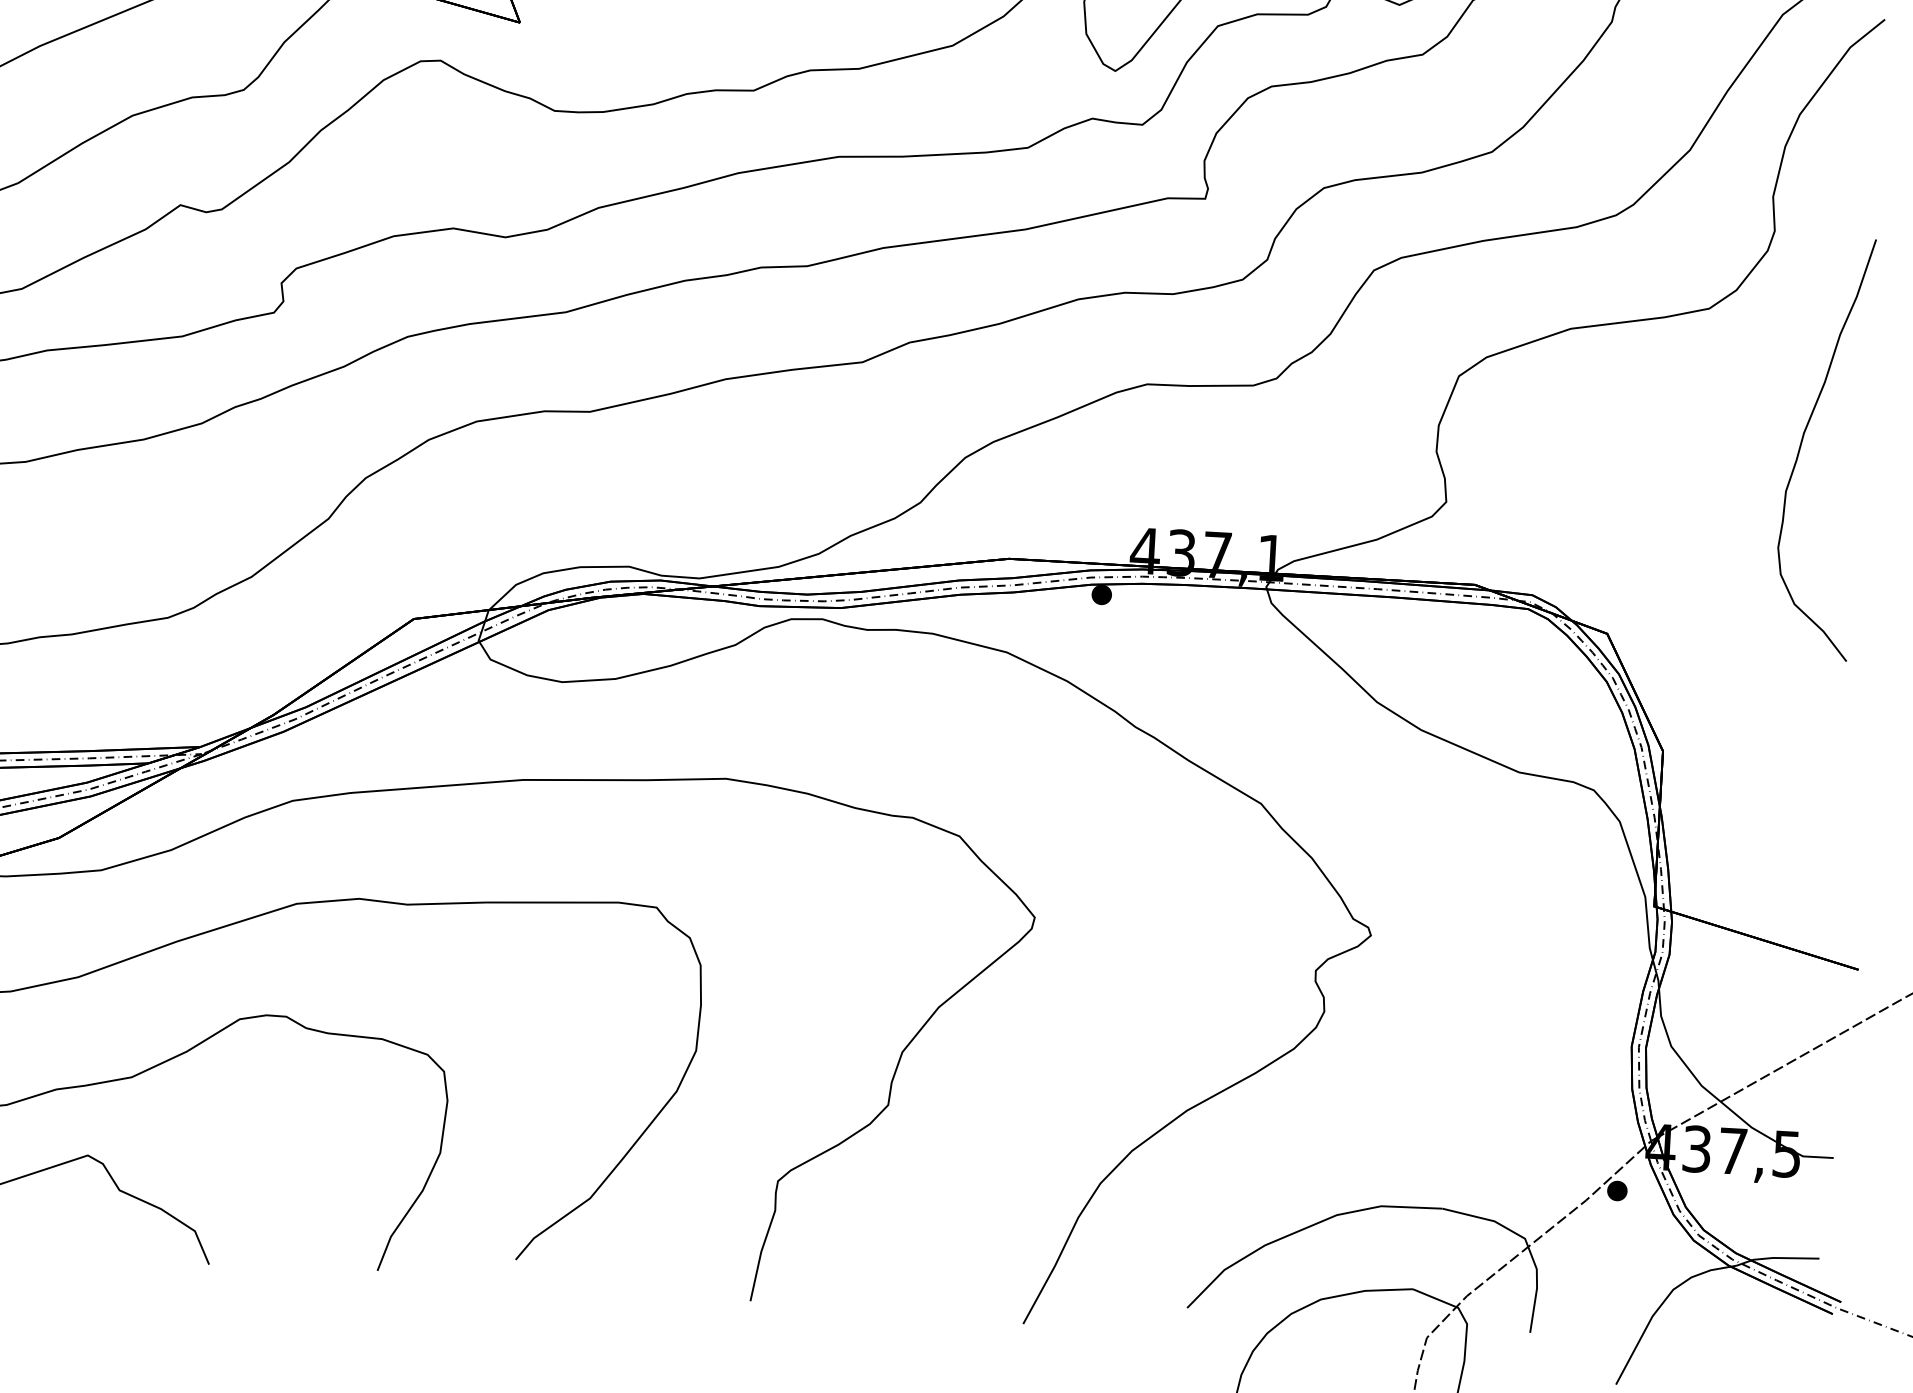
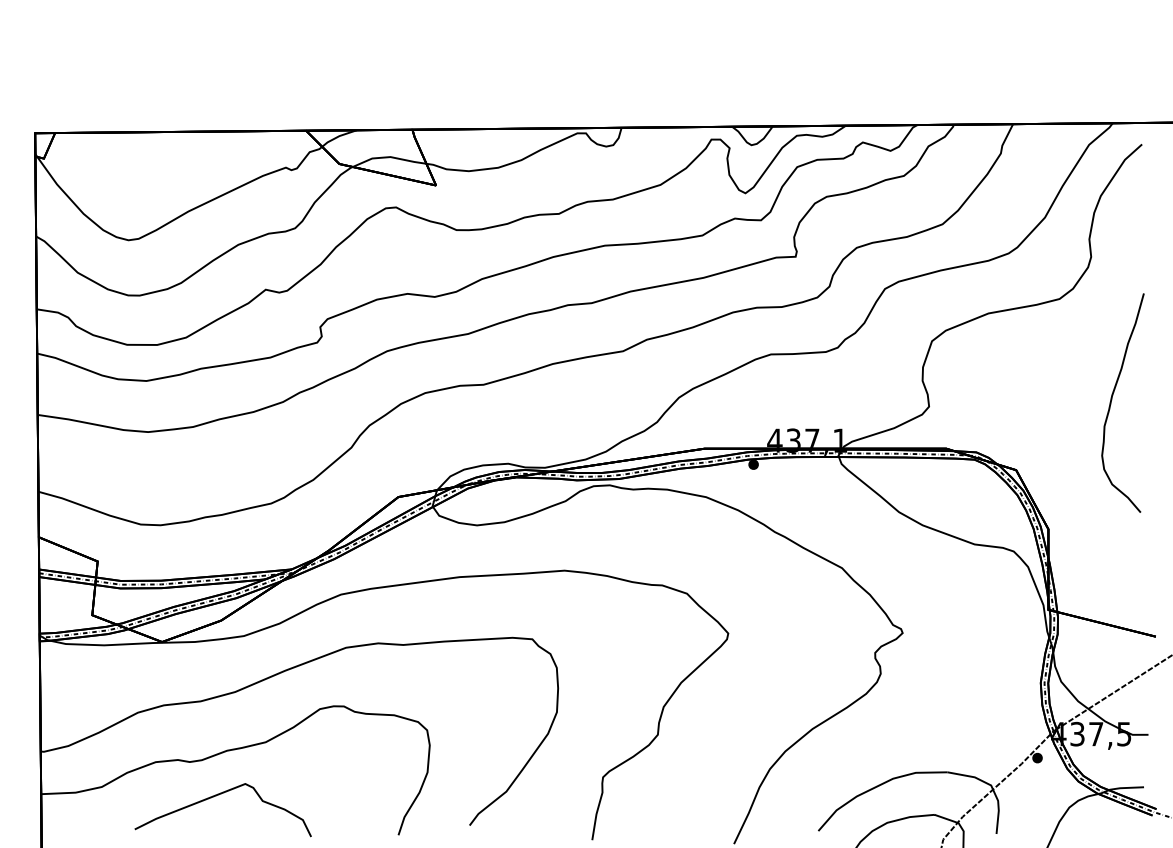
curve: (1804, 442) -> (1112, 400), moved

